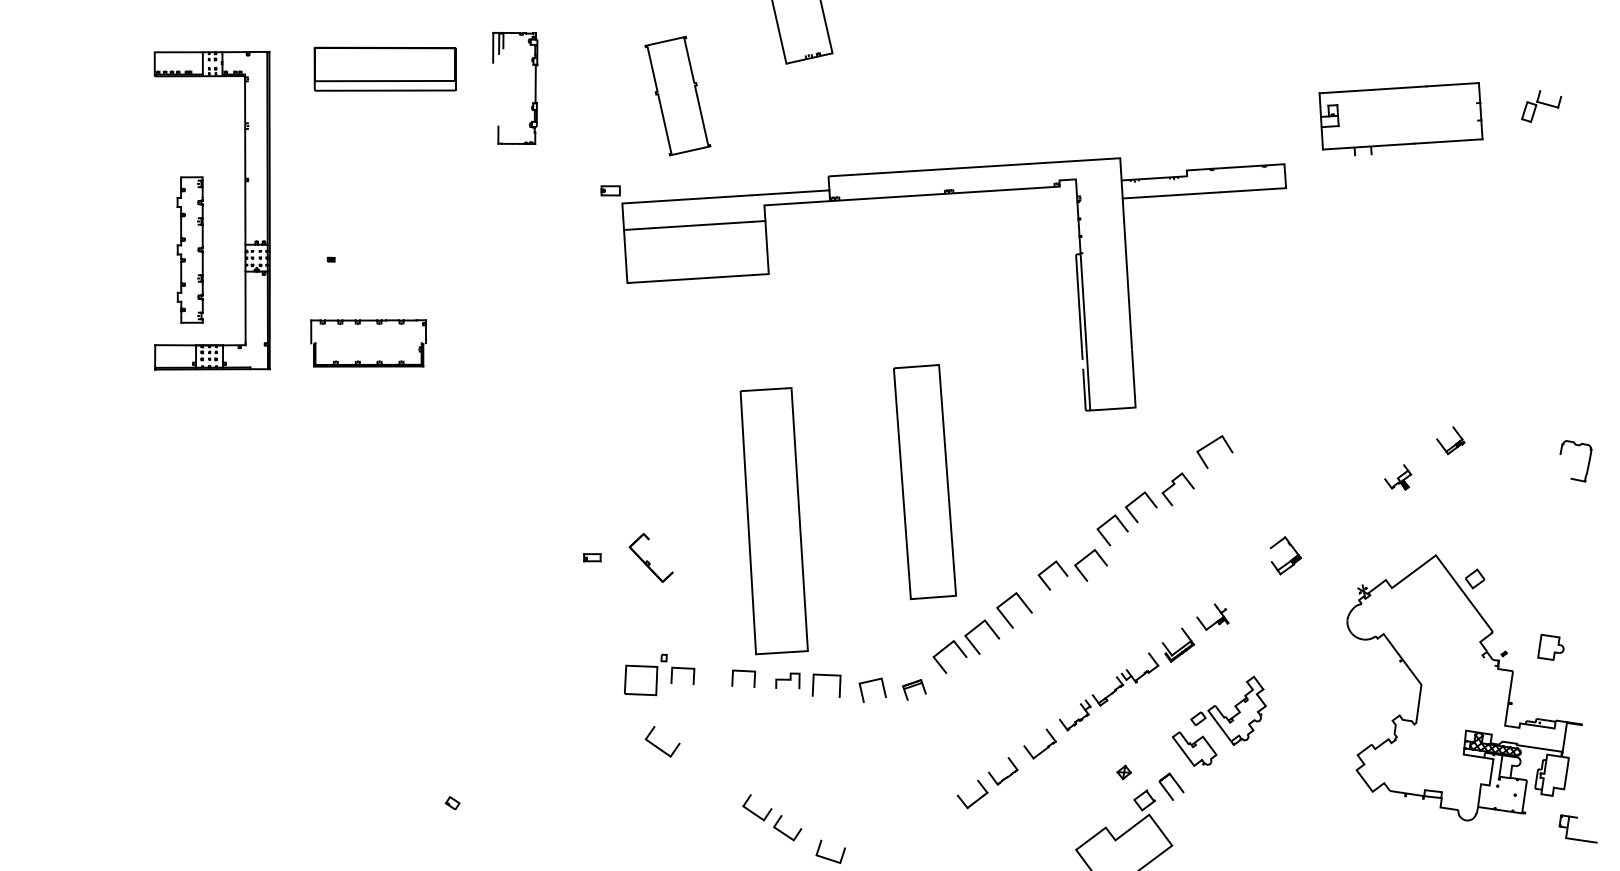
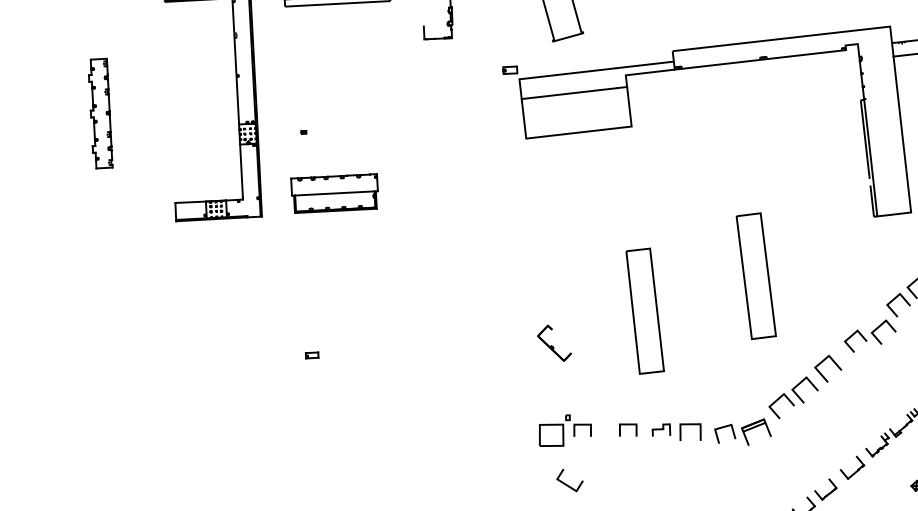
part: (189, 249) -> (99, 113), moved
line: (368, 343) -> (334, 193), added
part: (924, 481) -> (756, 275), size x0.71
part: (774, 521) -> (645, 311), size x0.62
part: (592, 557) -> (312, 355), moved
part: (914, 689) -> (756, 431), size x1.67

